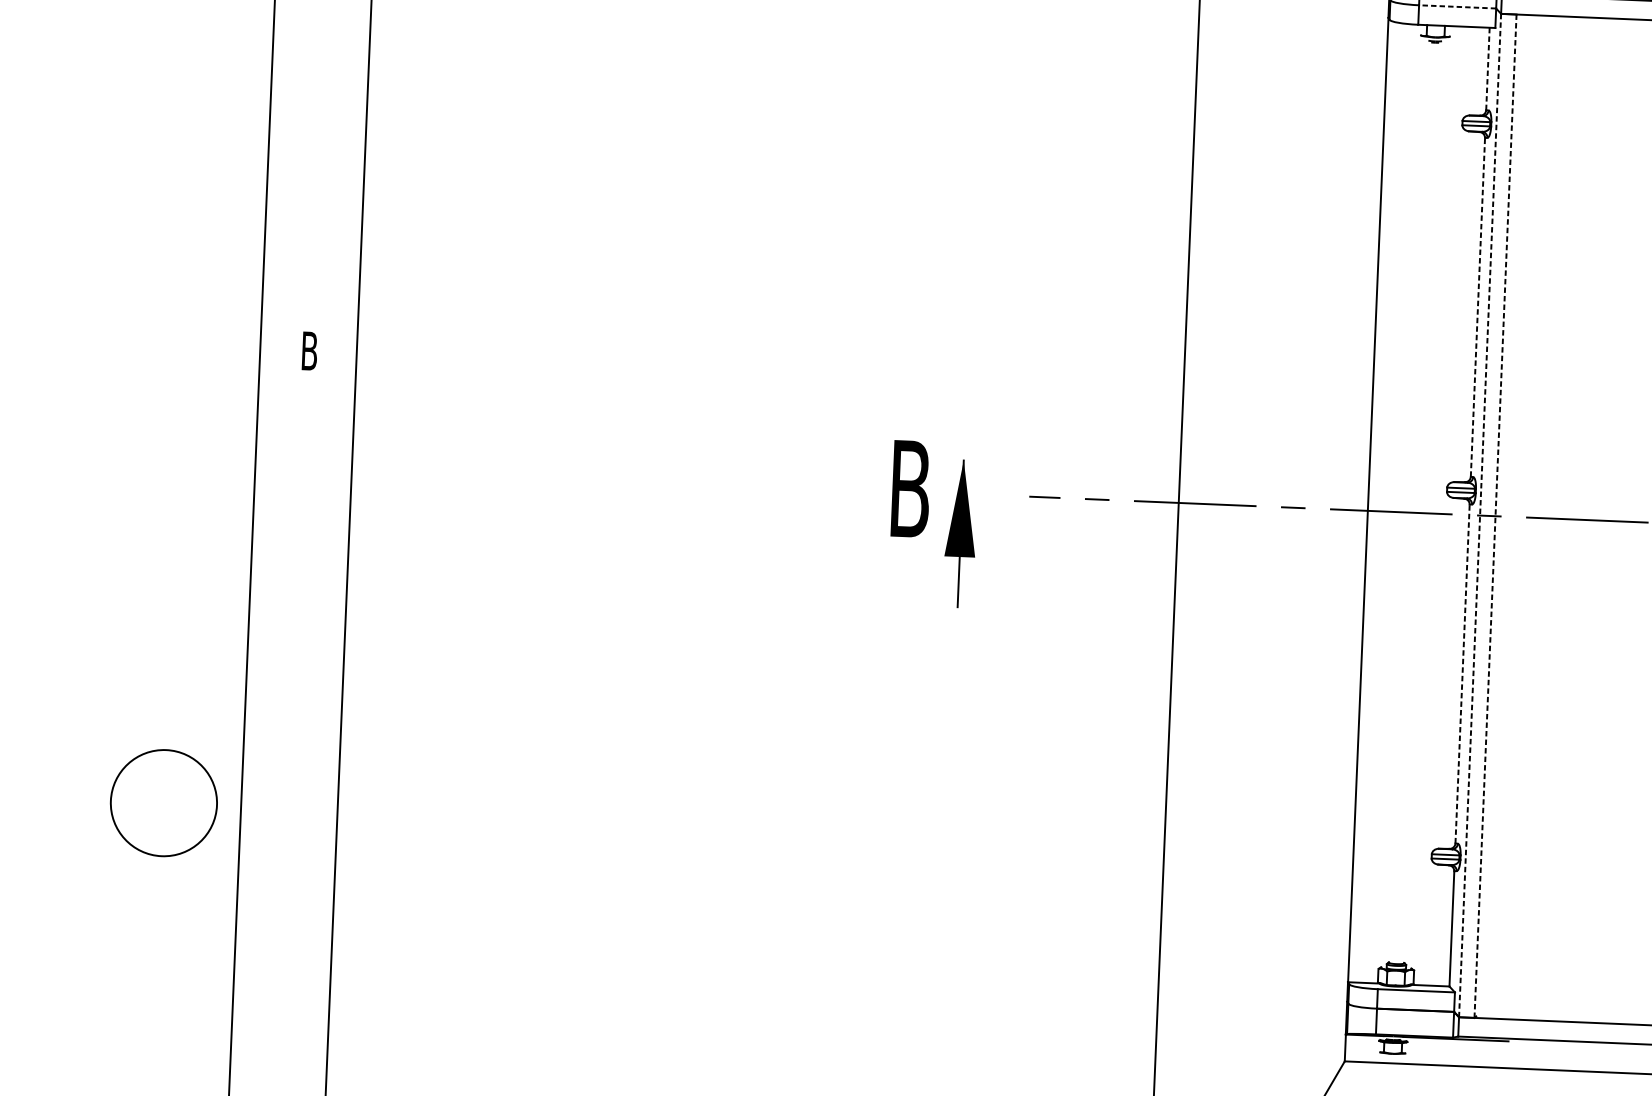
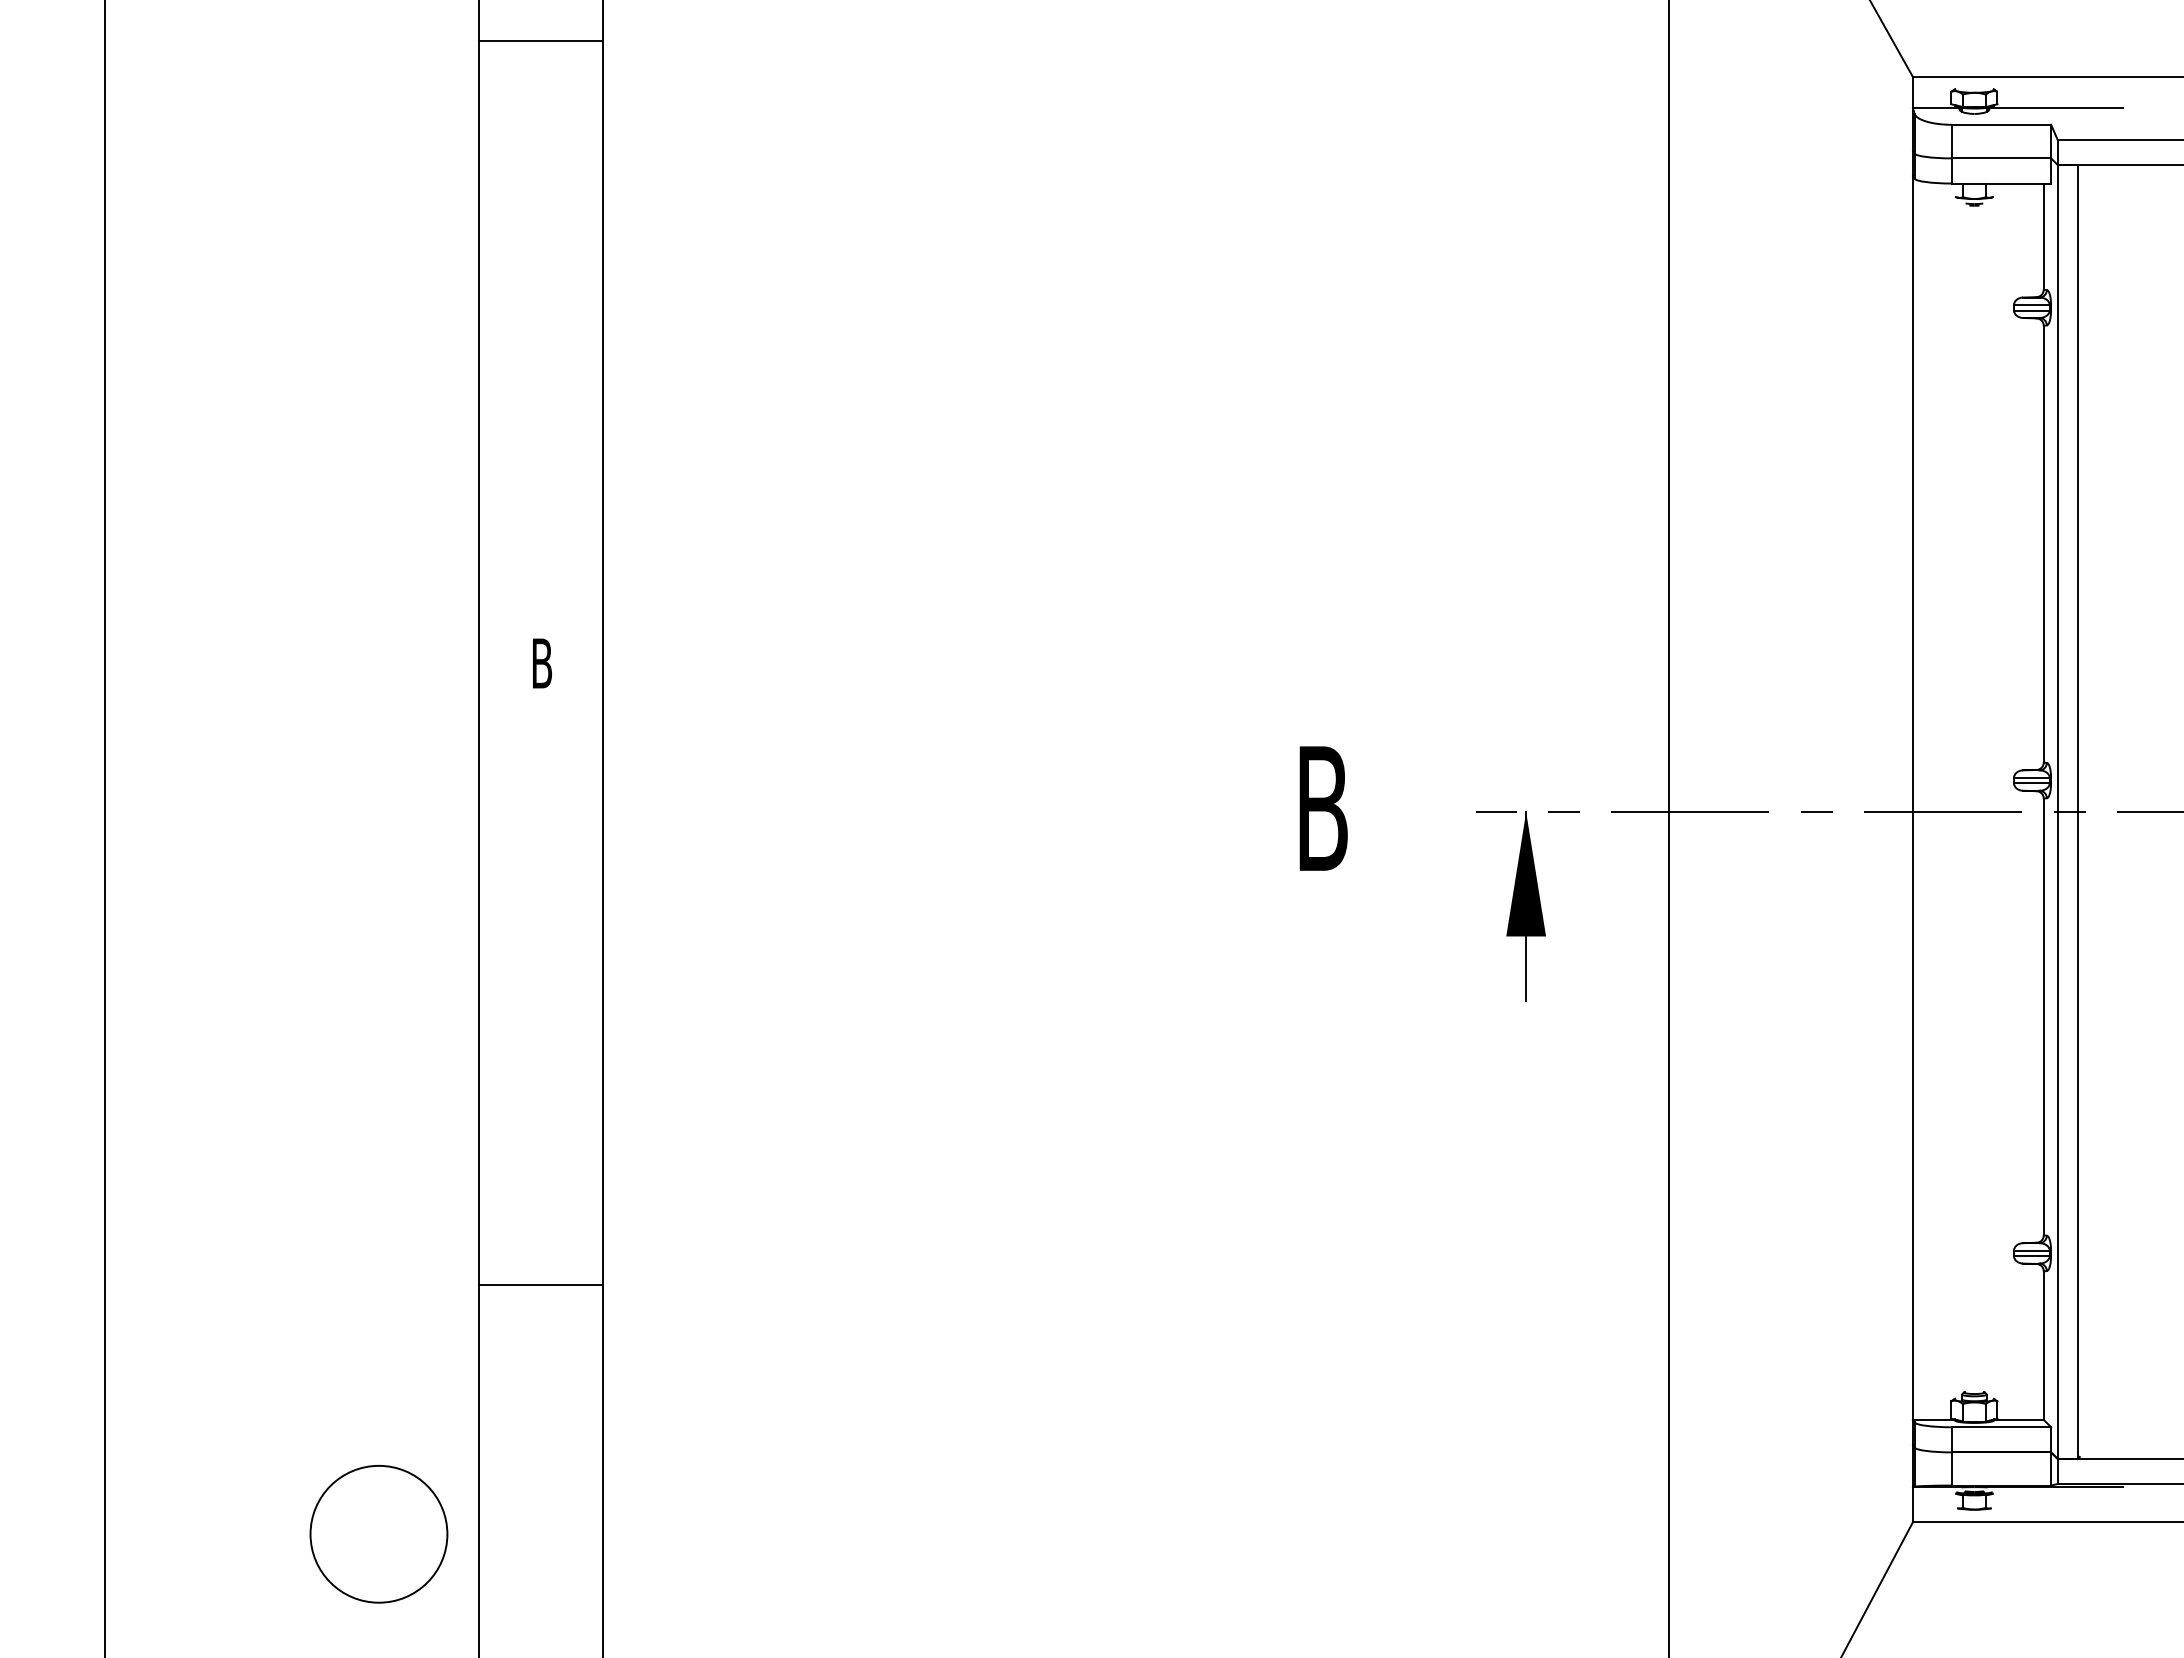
line: (1457, 6) -> (2001, 158), dashed -> solid
line: (1487, 68) -> (2043, 236), dashed -> solid
line: (1477, 306) -> (2043, 543), dashed -> solid
line: (1479, 515) -> (2057, 812), dashed -> solid
line: (1495, 516) -> (2077, 812), dashed -> solid
part: (960, 533) -> (1525, 906), moved
line: (1462, 673) -> (2043, 1016), dashed -> solid
circle: (163, 803) -> (378, 1534), moved
line: (288, 833) -> (540, 1285), added

